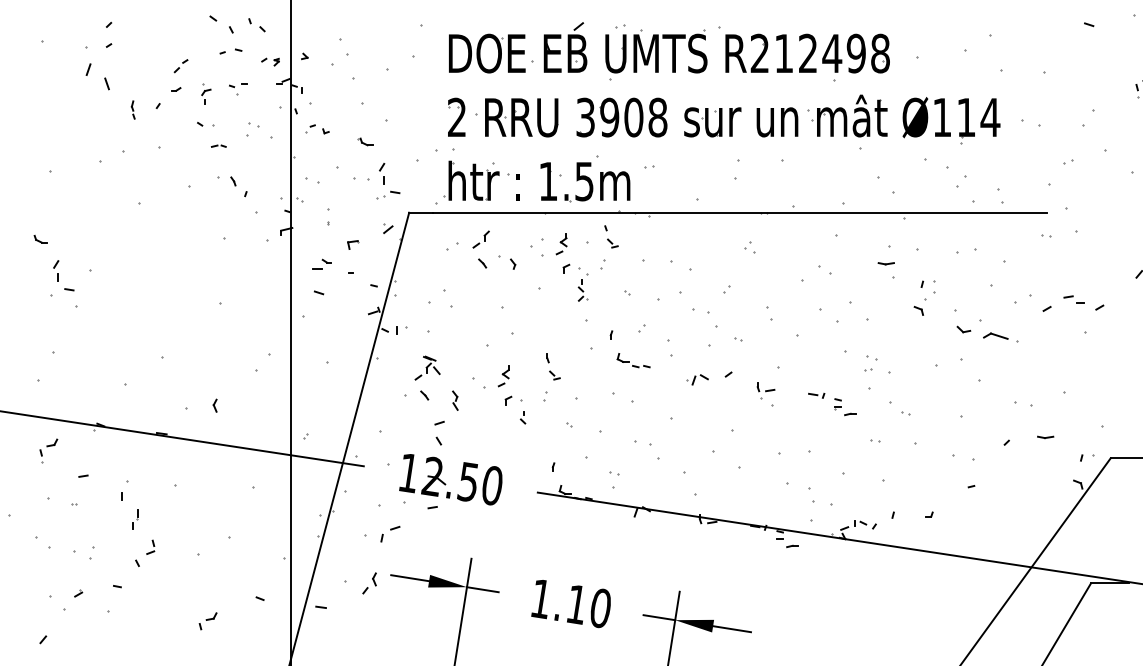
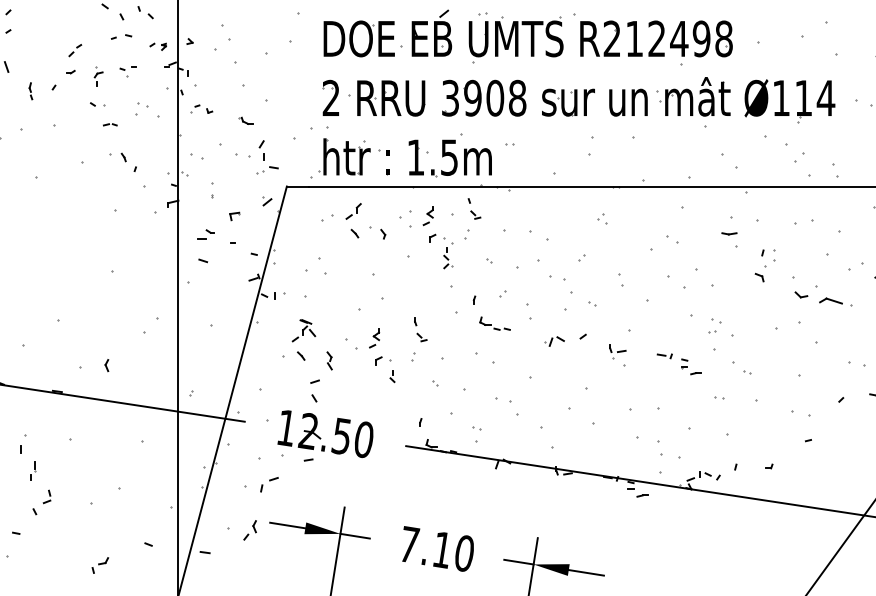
text: (541, 598) -> (409, 544), 1.10 -> 7.10

